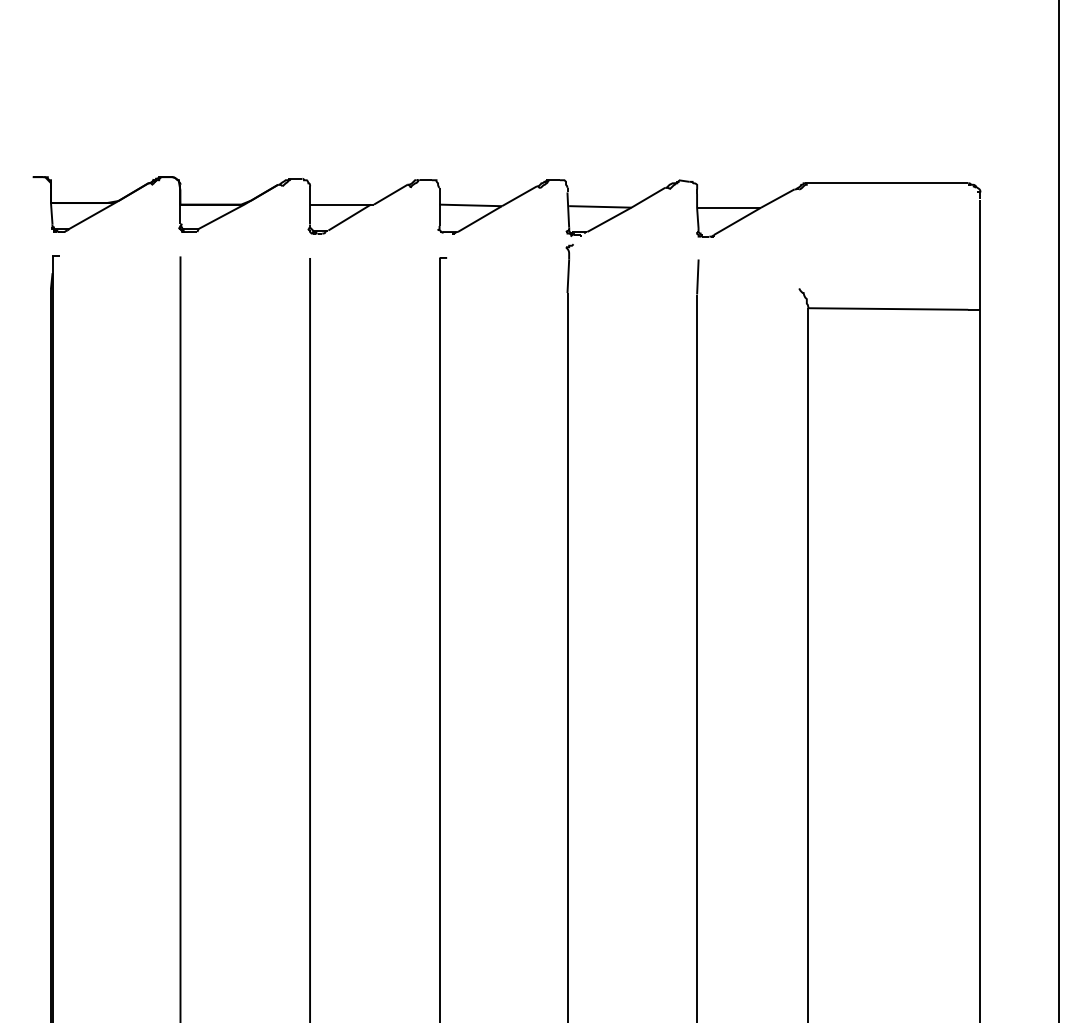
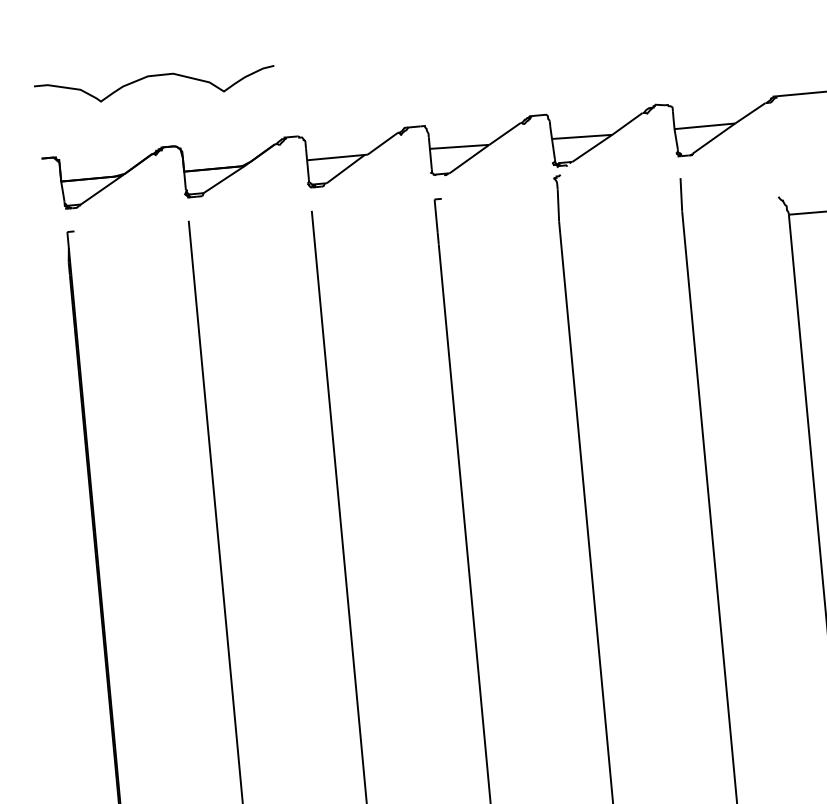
part: (157, 102) -> (153, 76), added

